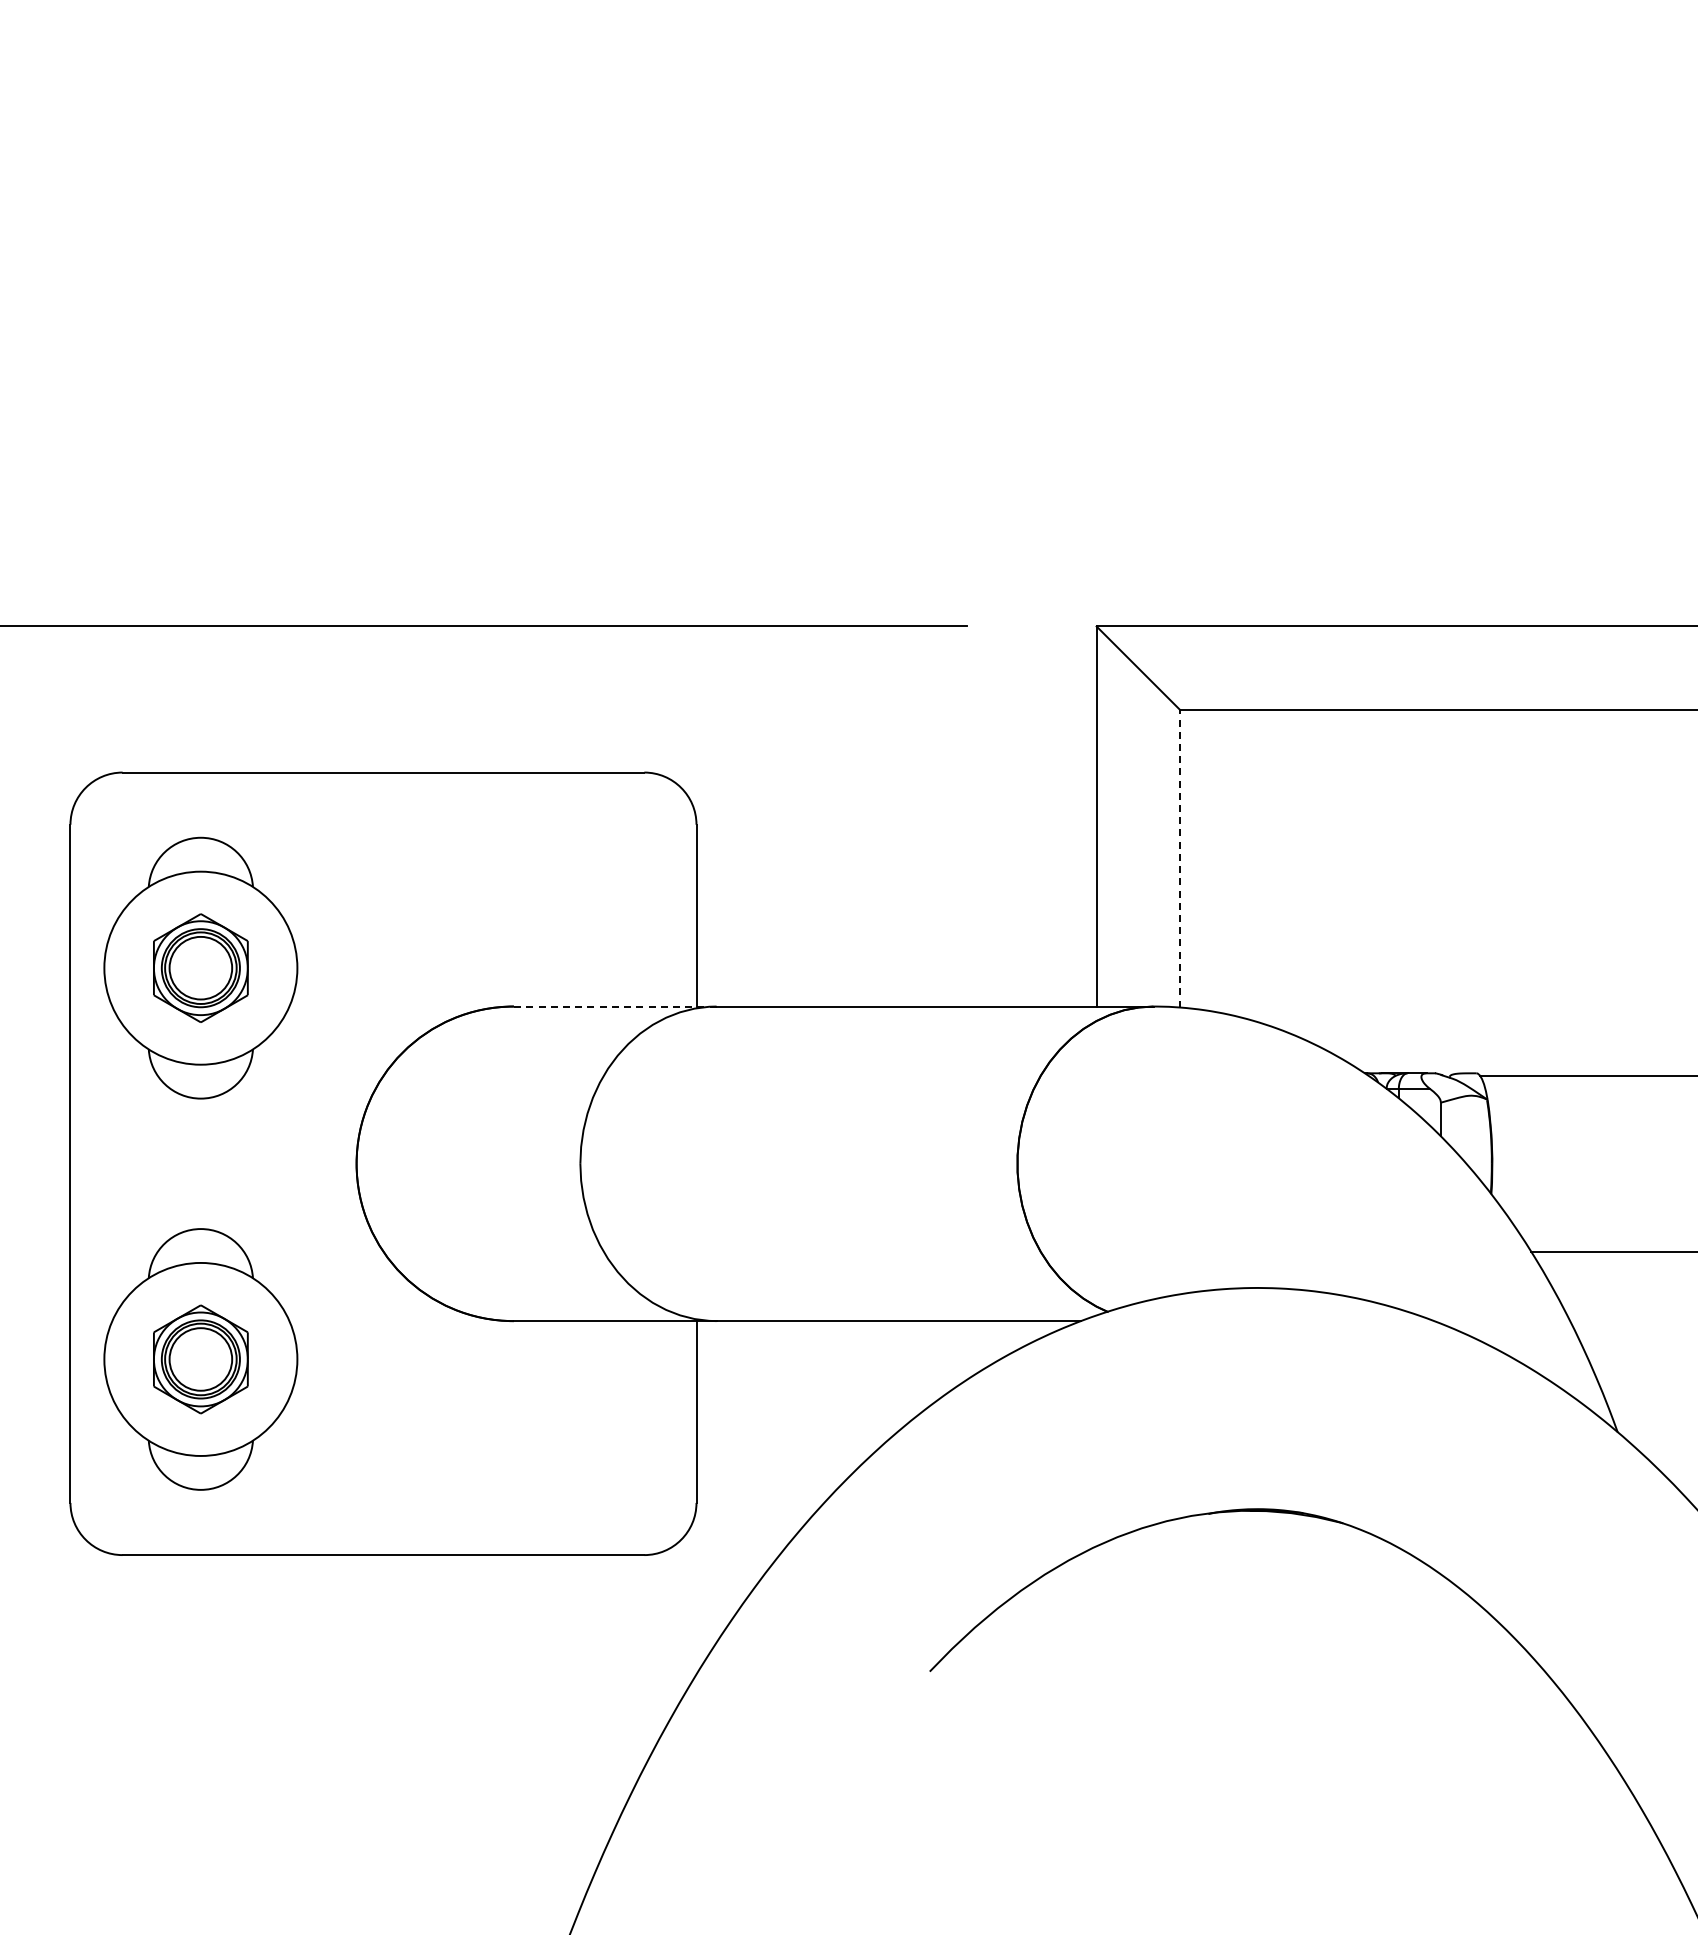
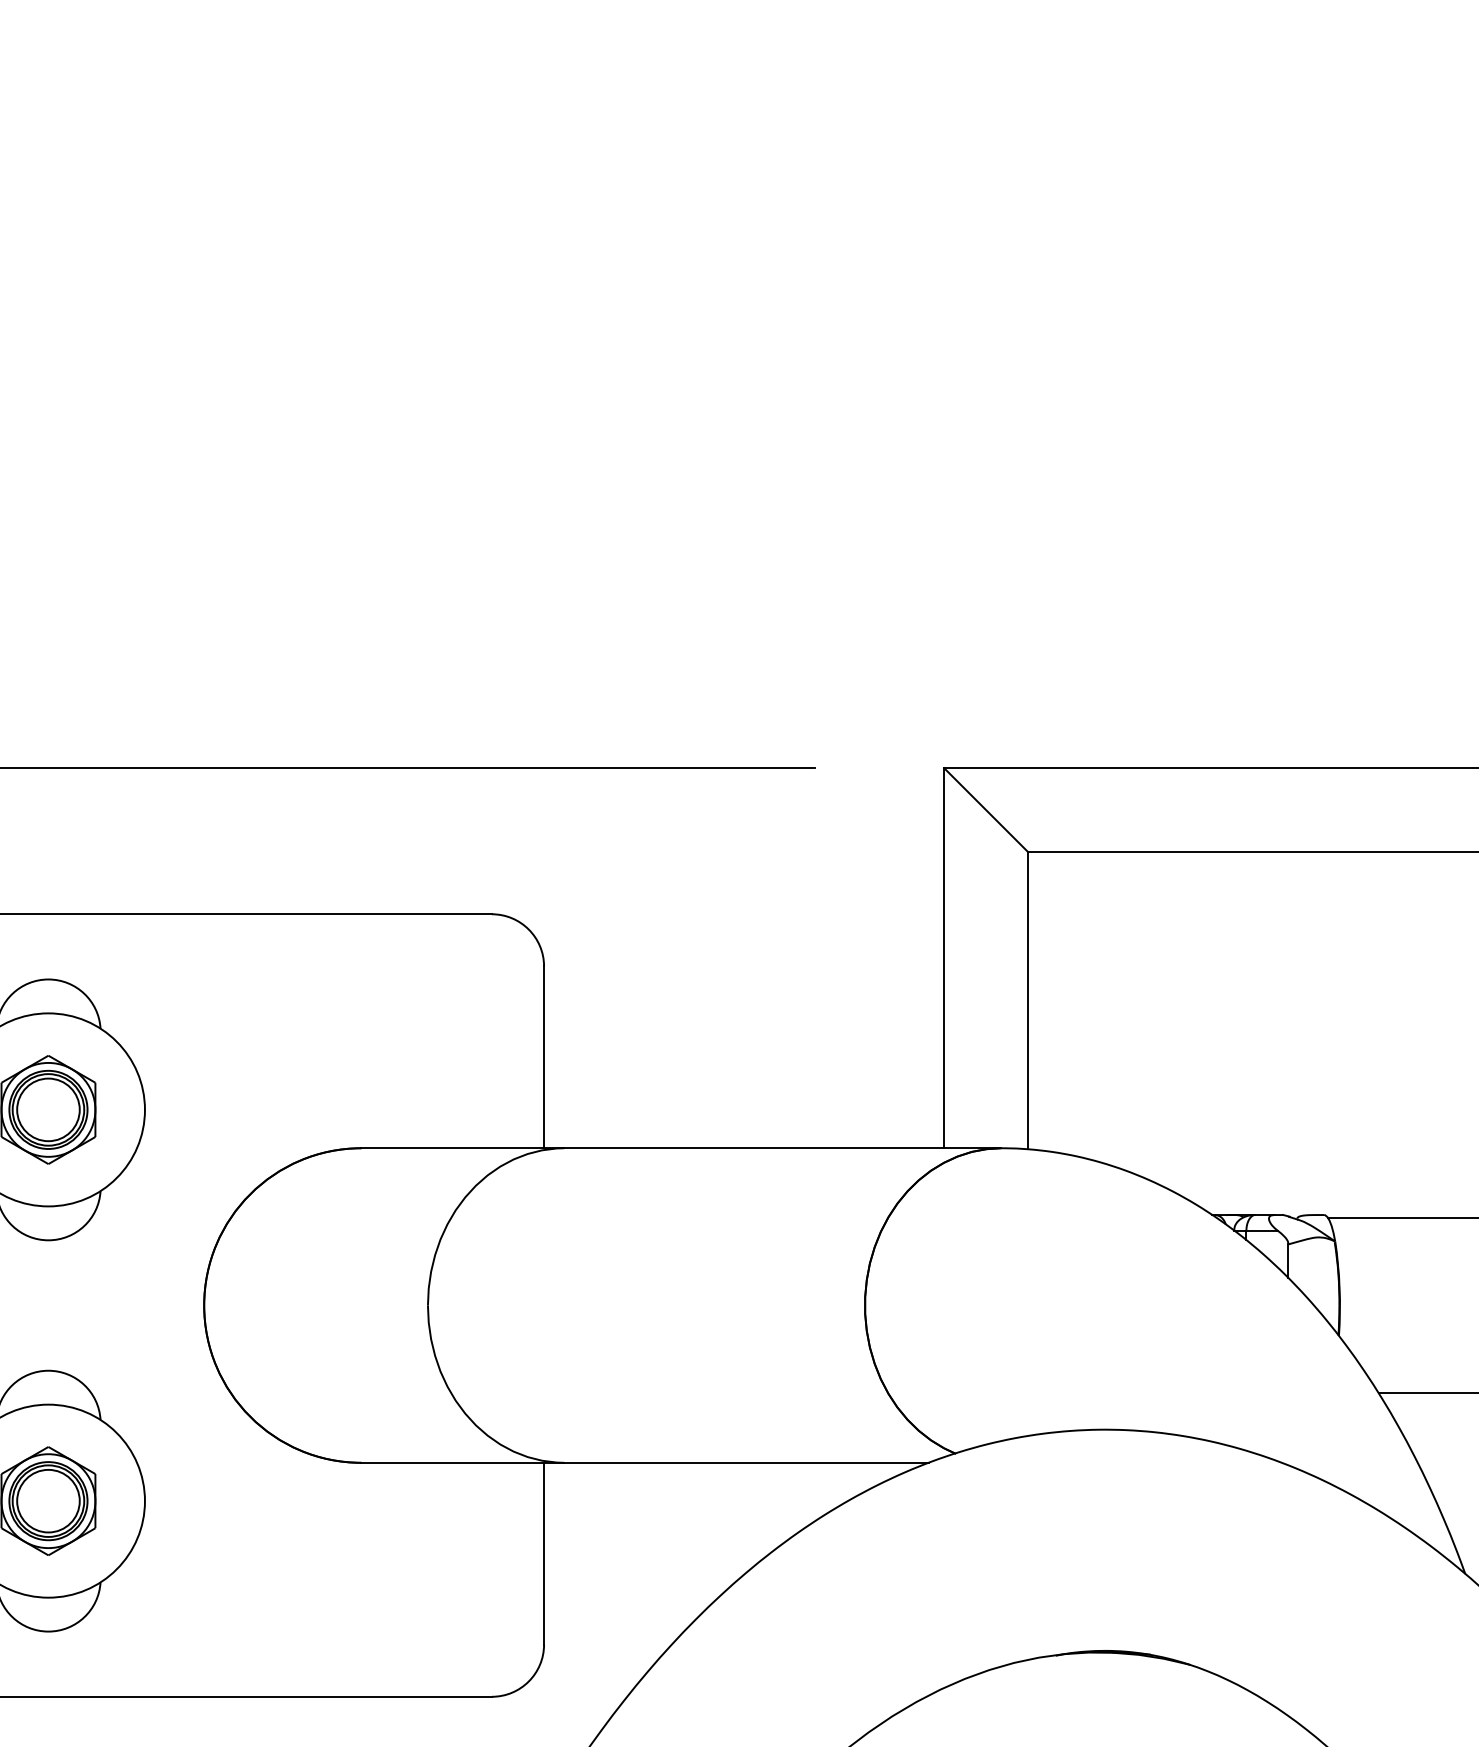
line: (1180, 858) -> (1028, 1000), dashed -> solid
line: (614, 1006) -> (462, 1148), dashed -> solid

